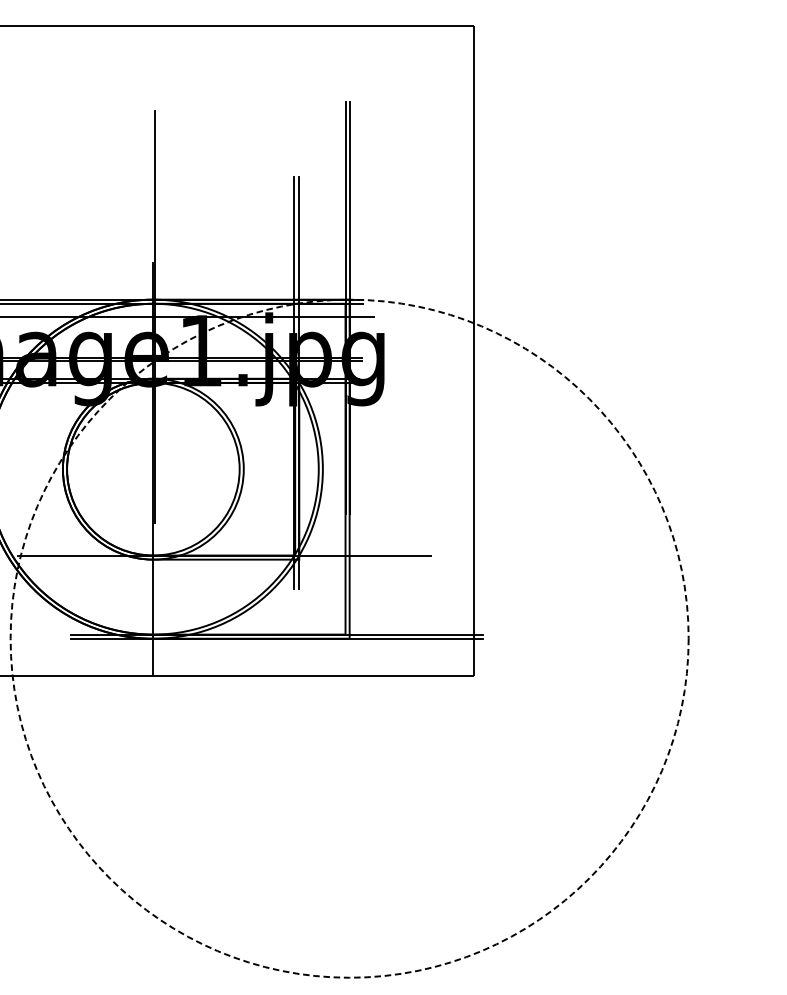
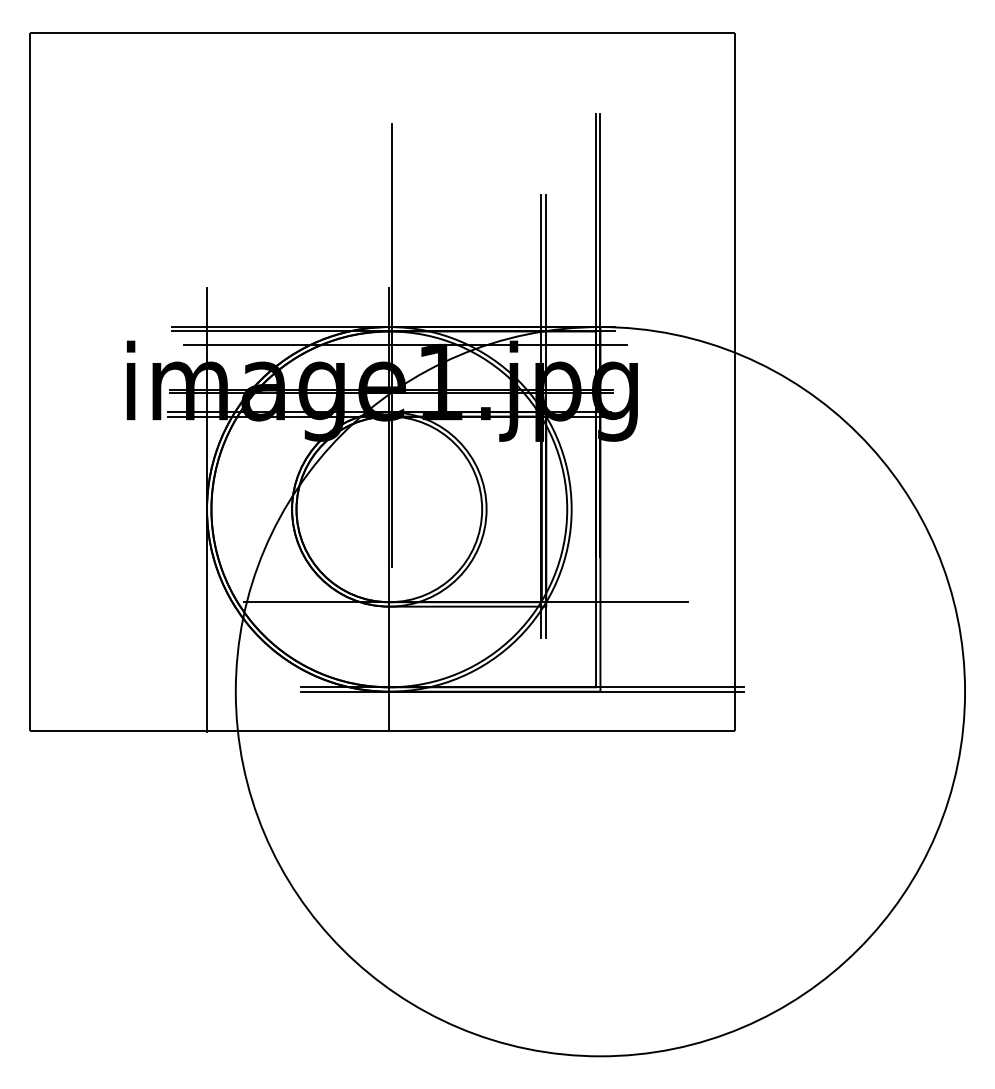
circle: (349, 638) -> (600, 691), dashed -> solid

